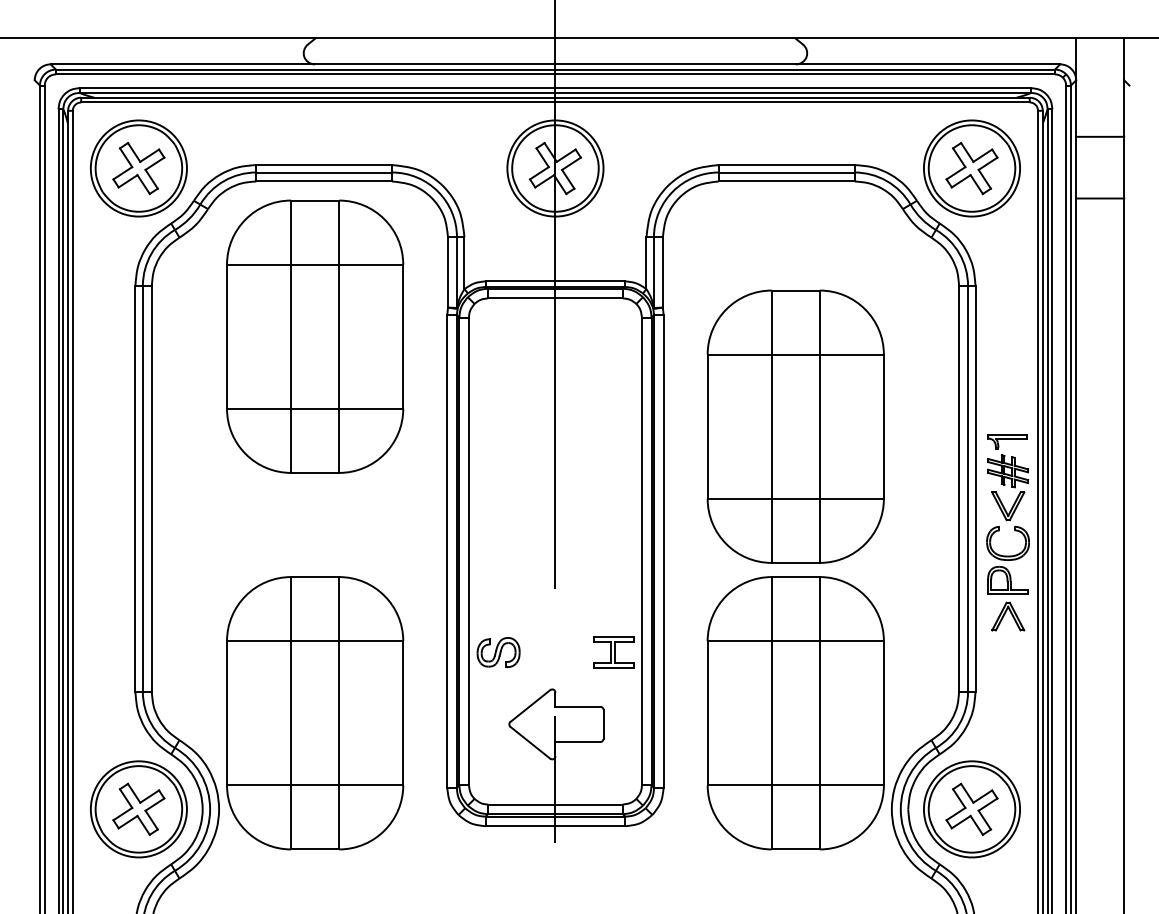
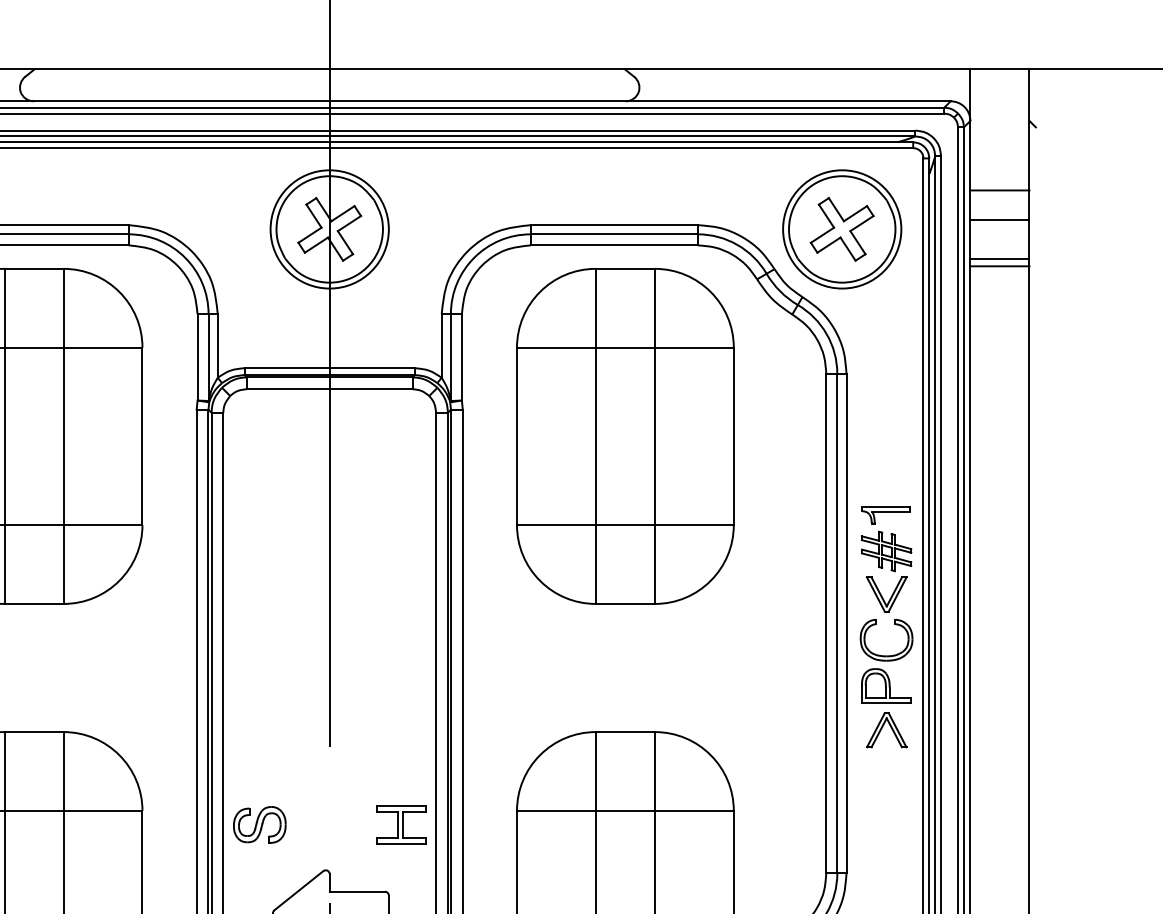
line: (1100, 160) -> (1000, 219), added
line: (1100, 192) -> (1000, 258), added
part: (795, 426) -> (625, 436), moved
part: (1014, 530) -> (894, 624), moved

